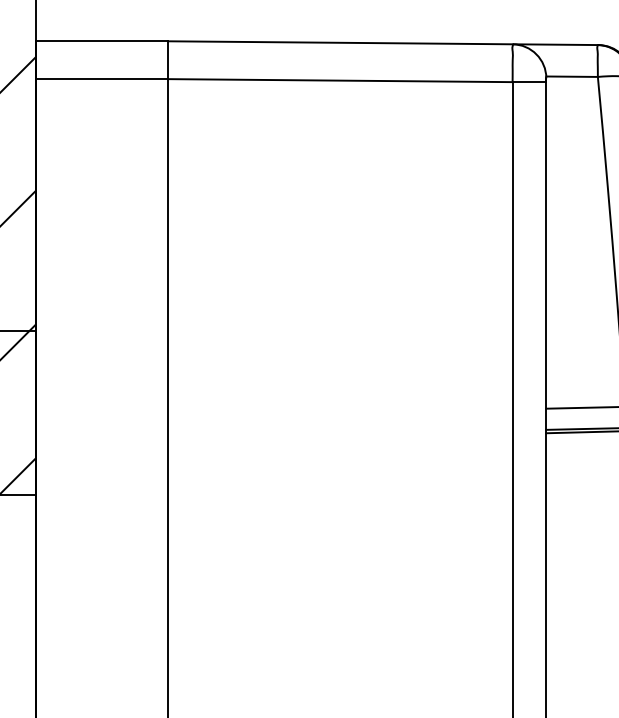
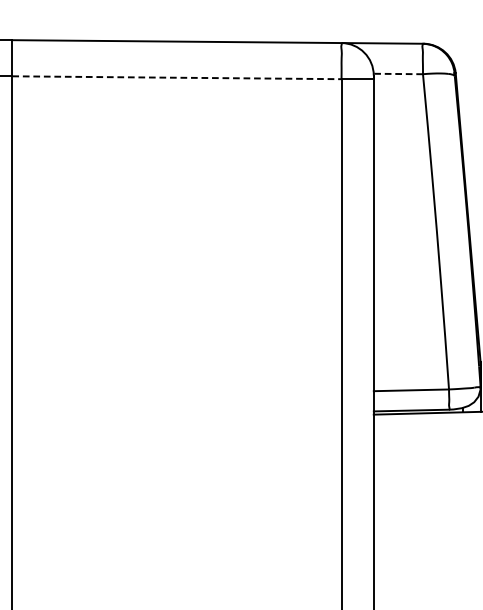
line: (572, 76) -> (398, 73), solid -> dashed
line: (340, 80) -> (177, 77), solid -> dashed

